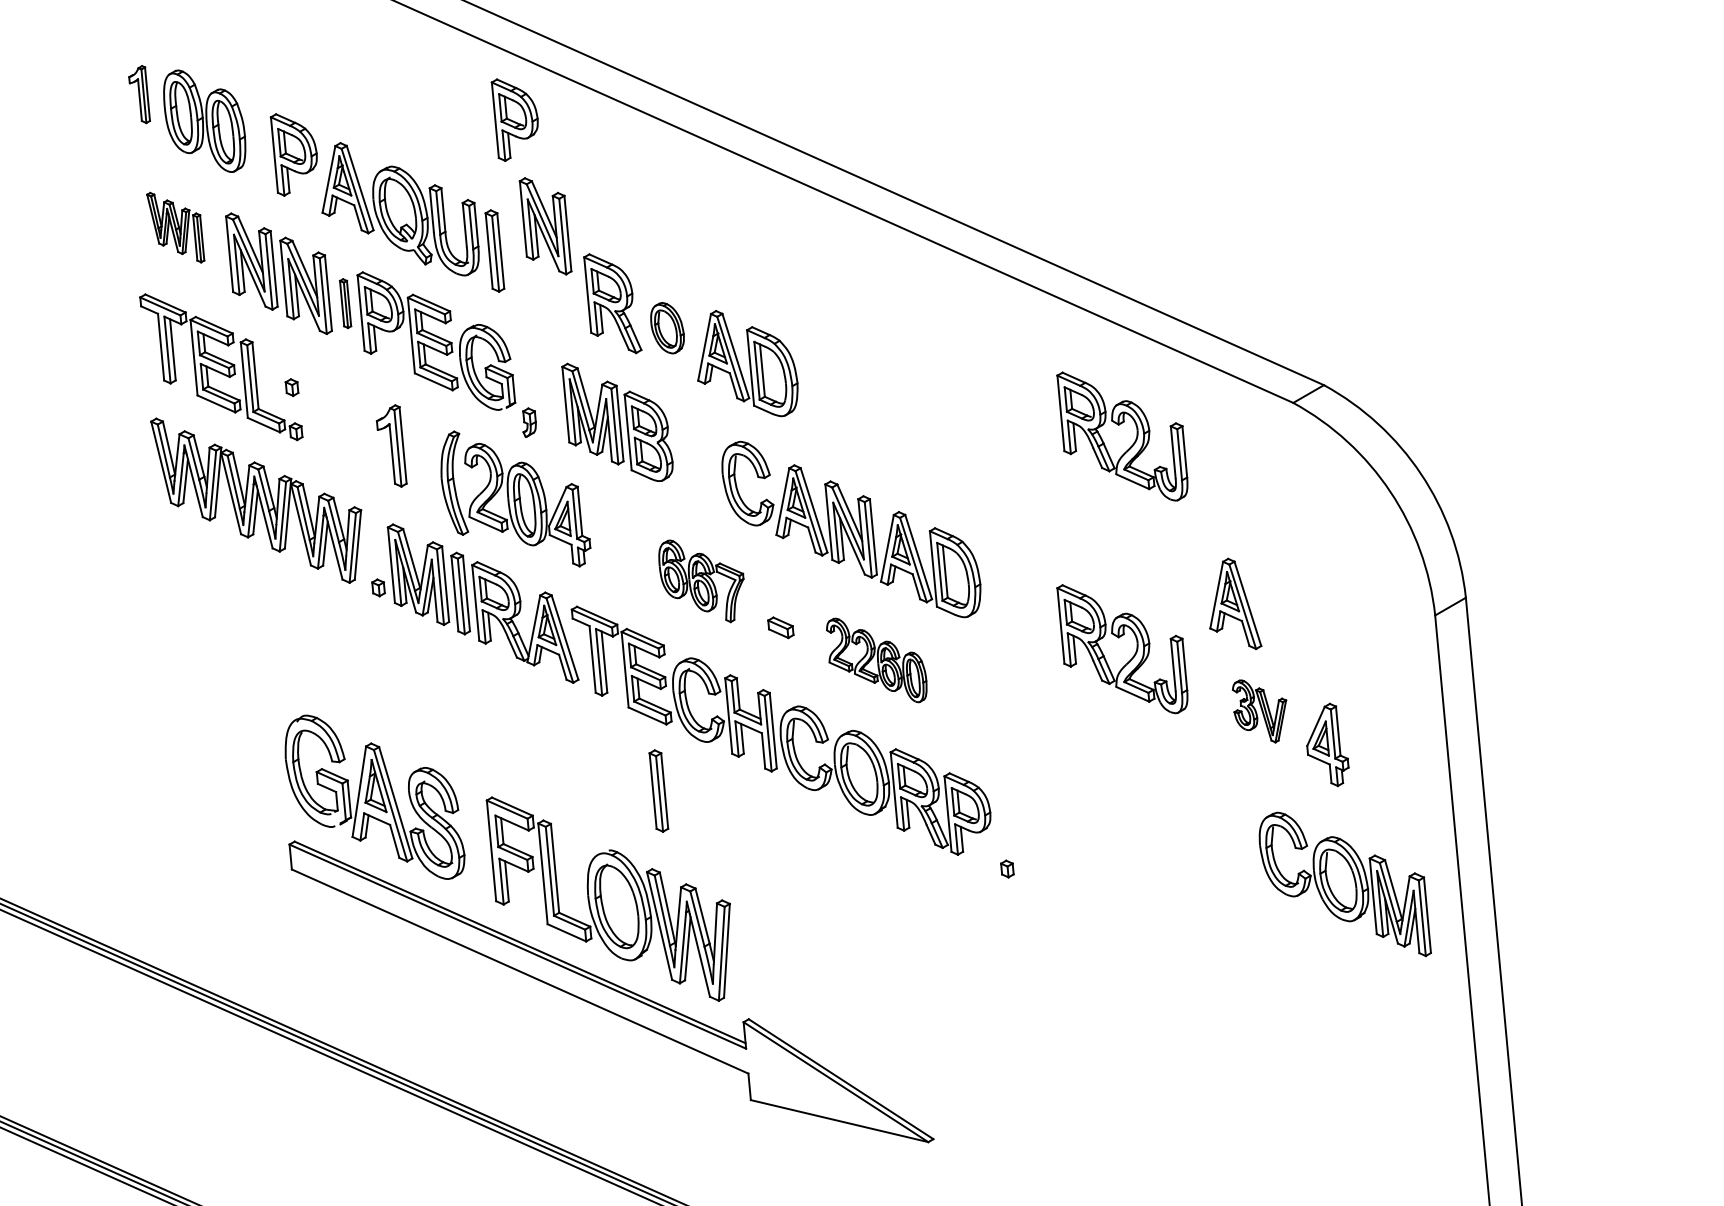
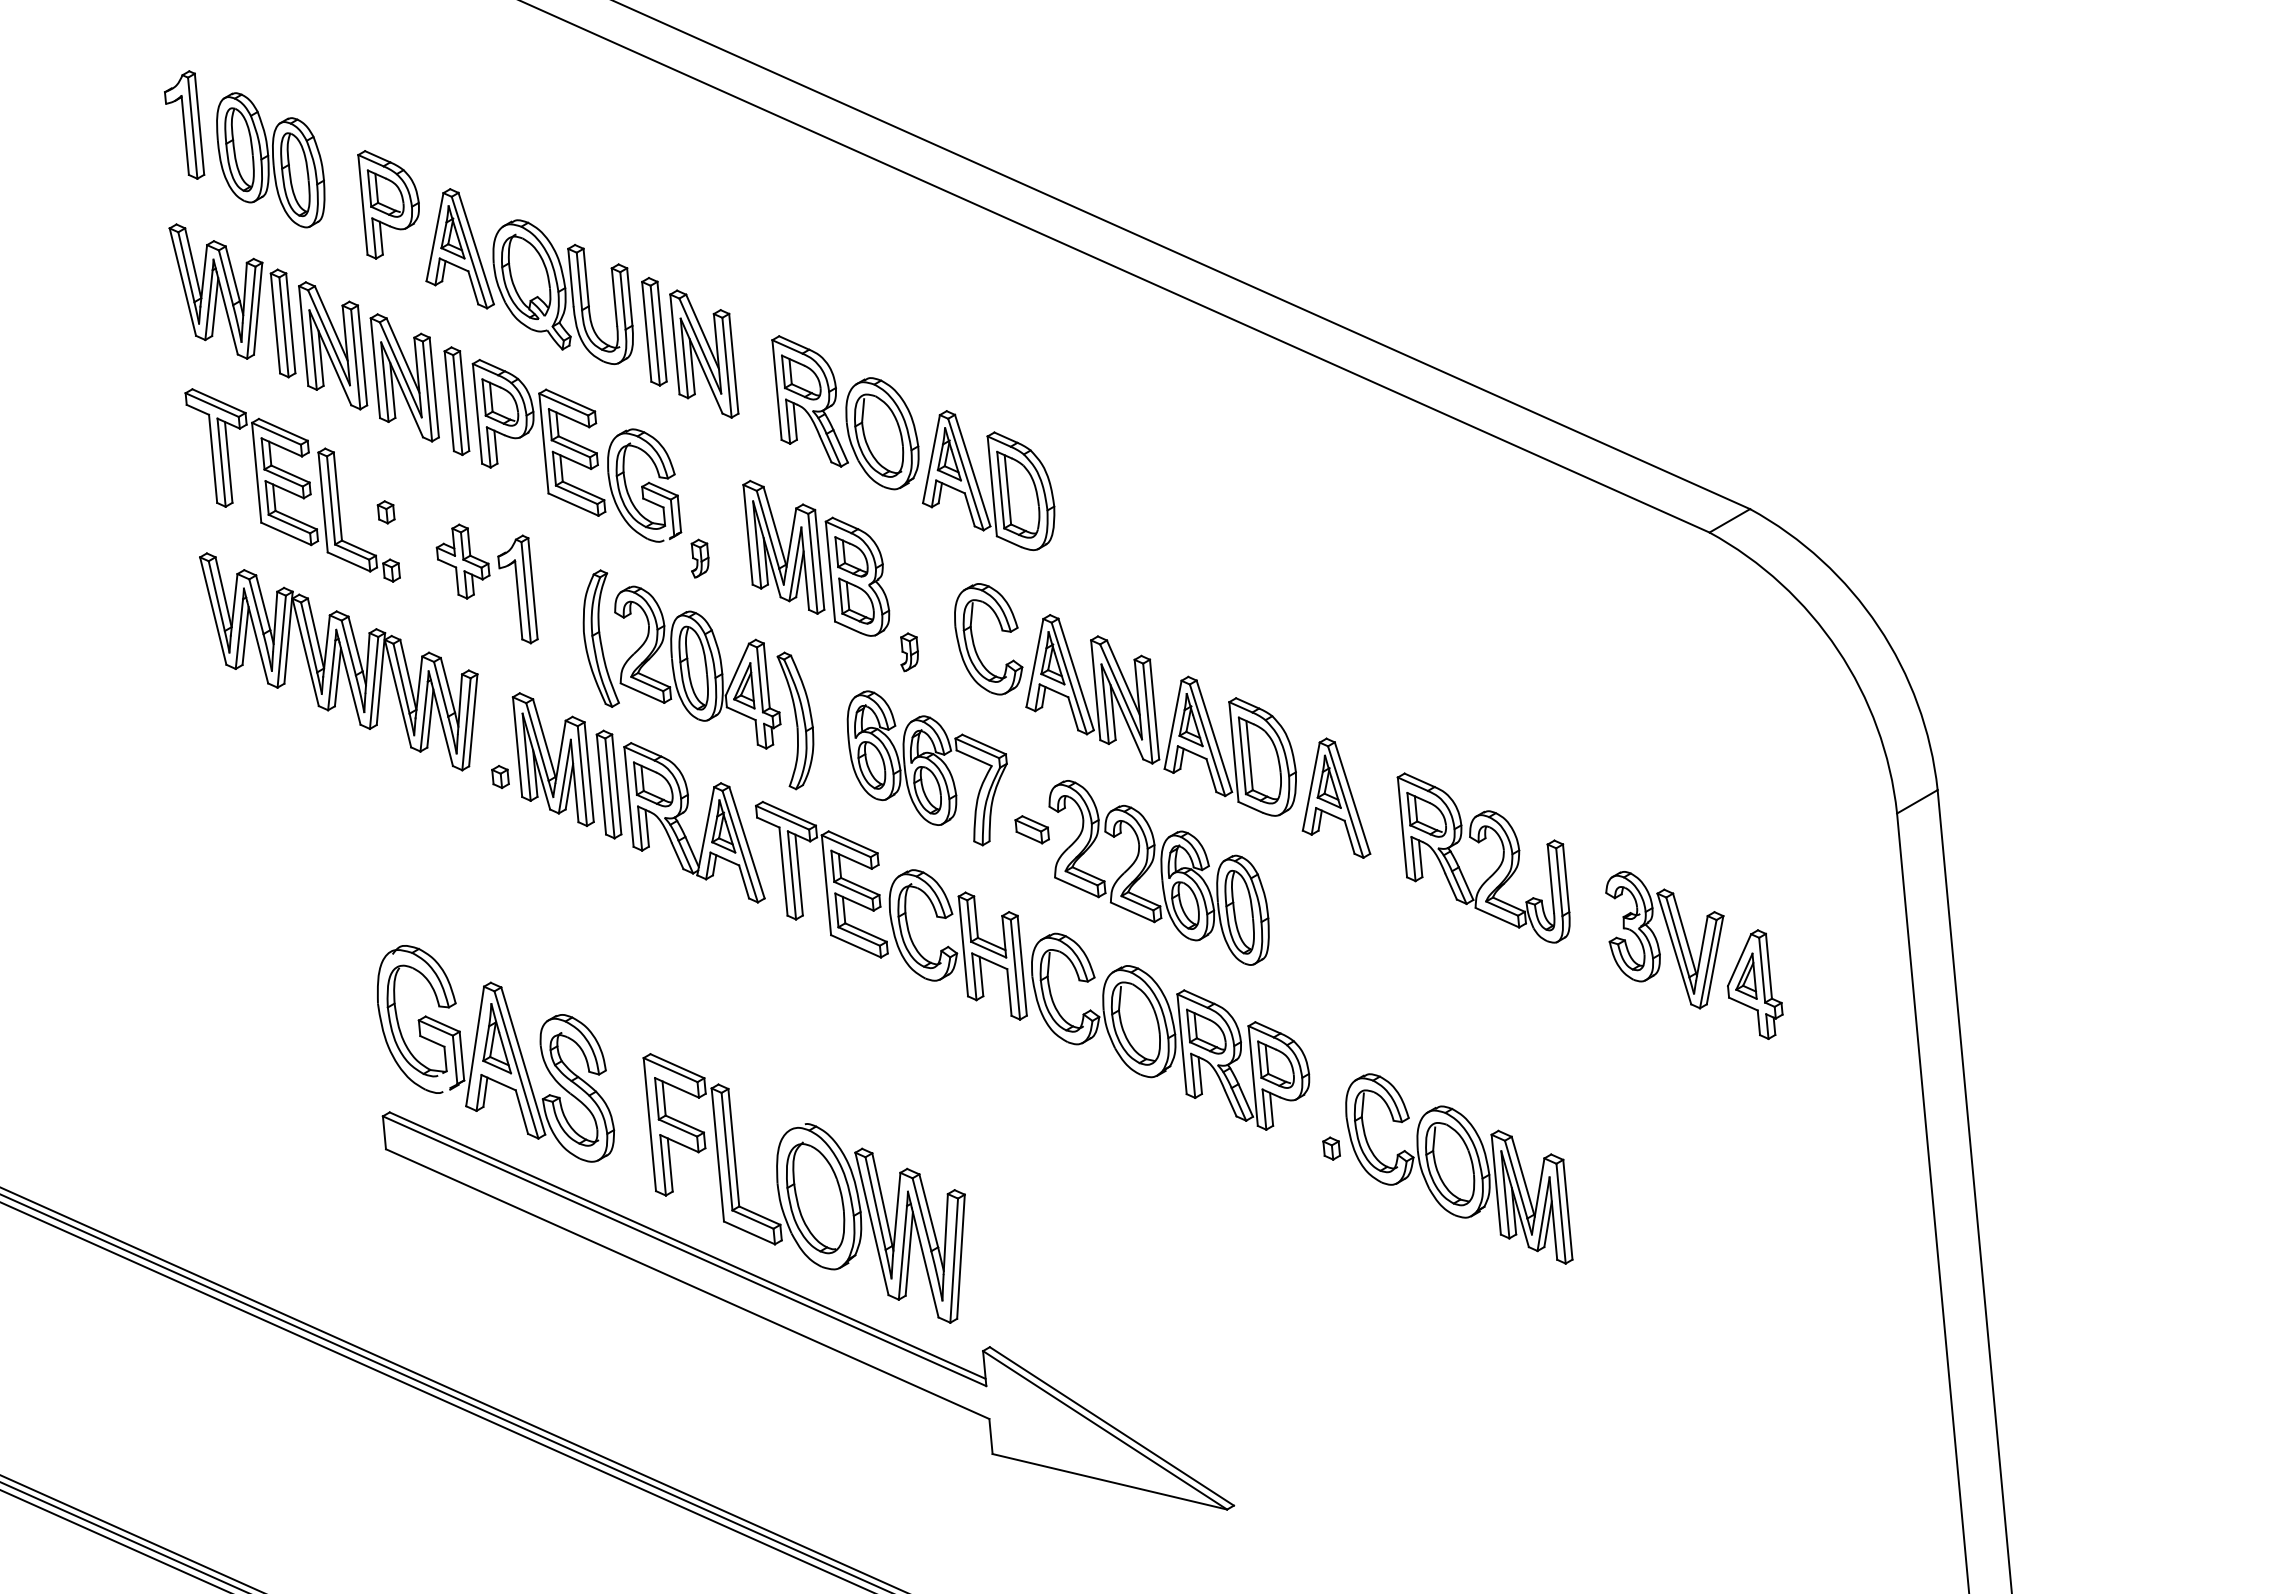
part: (139, 94) -> (184, 124), size x1.43
part: (514, 119) -> (680, 158), removed
part: (545, 225) -> (704, 353), moved
part: (175, 227) -> (232, 300), size x1.67
part: (345, 303) -> (456, 401), size x1.67
part: (667, 327) -> (882, 433), size x1.67
part: (349, 424) -> (462, 561), added
part: (1119, 425) -> (1479, 562), removed
part: (687, 493) -> (909, 652), added
part: (601, 545) -> (795, 720), added
part: (700, 581) -> (926, 768), size x1.43
part: (1235, 603) -> (1336, 797), moved
part: (876, 660) -> (1158, 872), size x1.67
part: (1259, 711) -> (1664, 940), size x1.67
part: (658, 791) -> (870, 1045), removed
part: (1345, 884) -> (1459, 1168), moved

